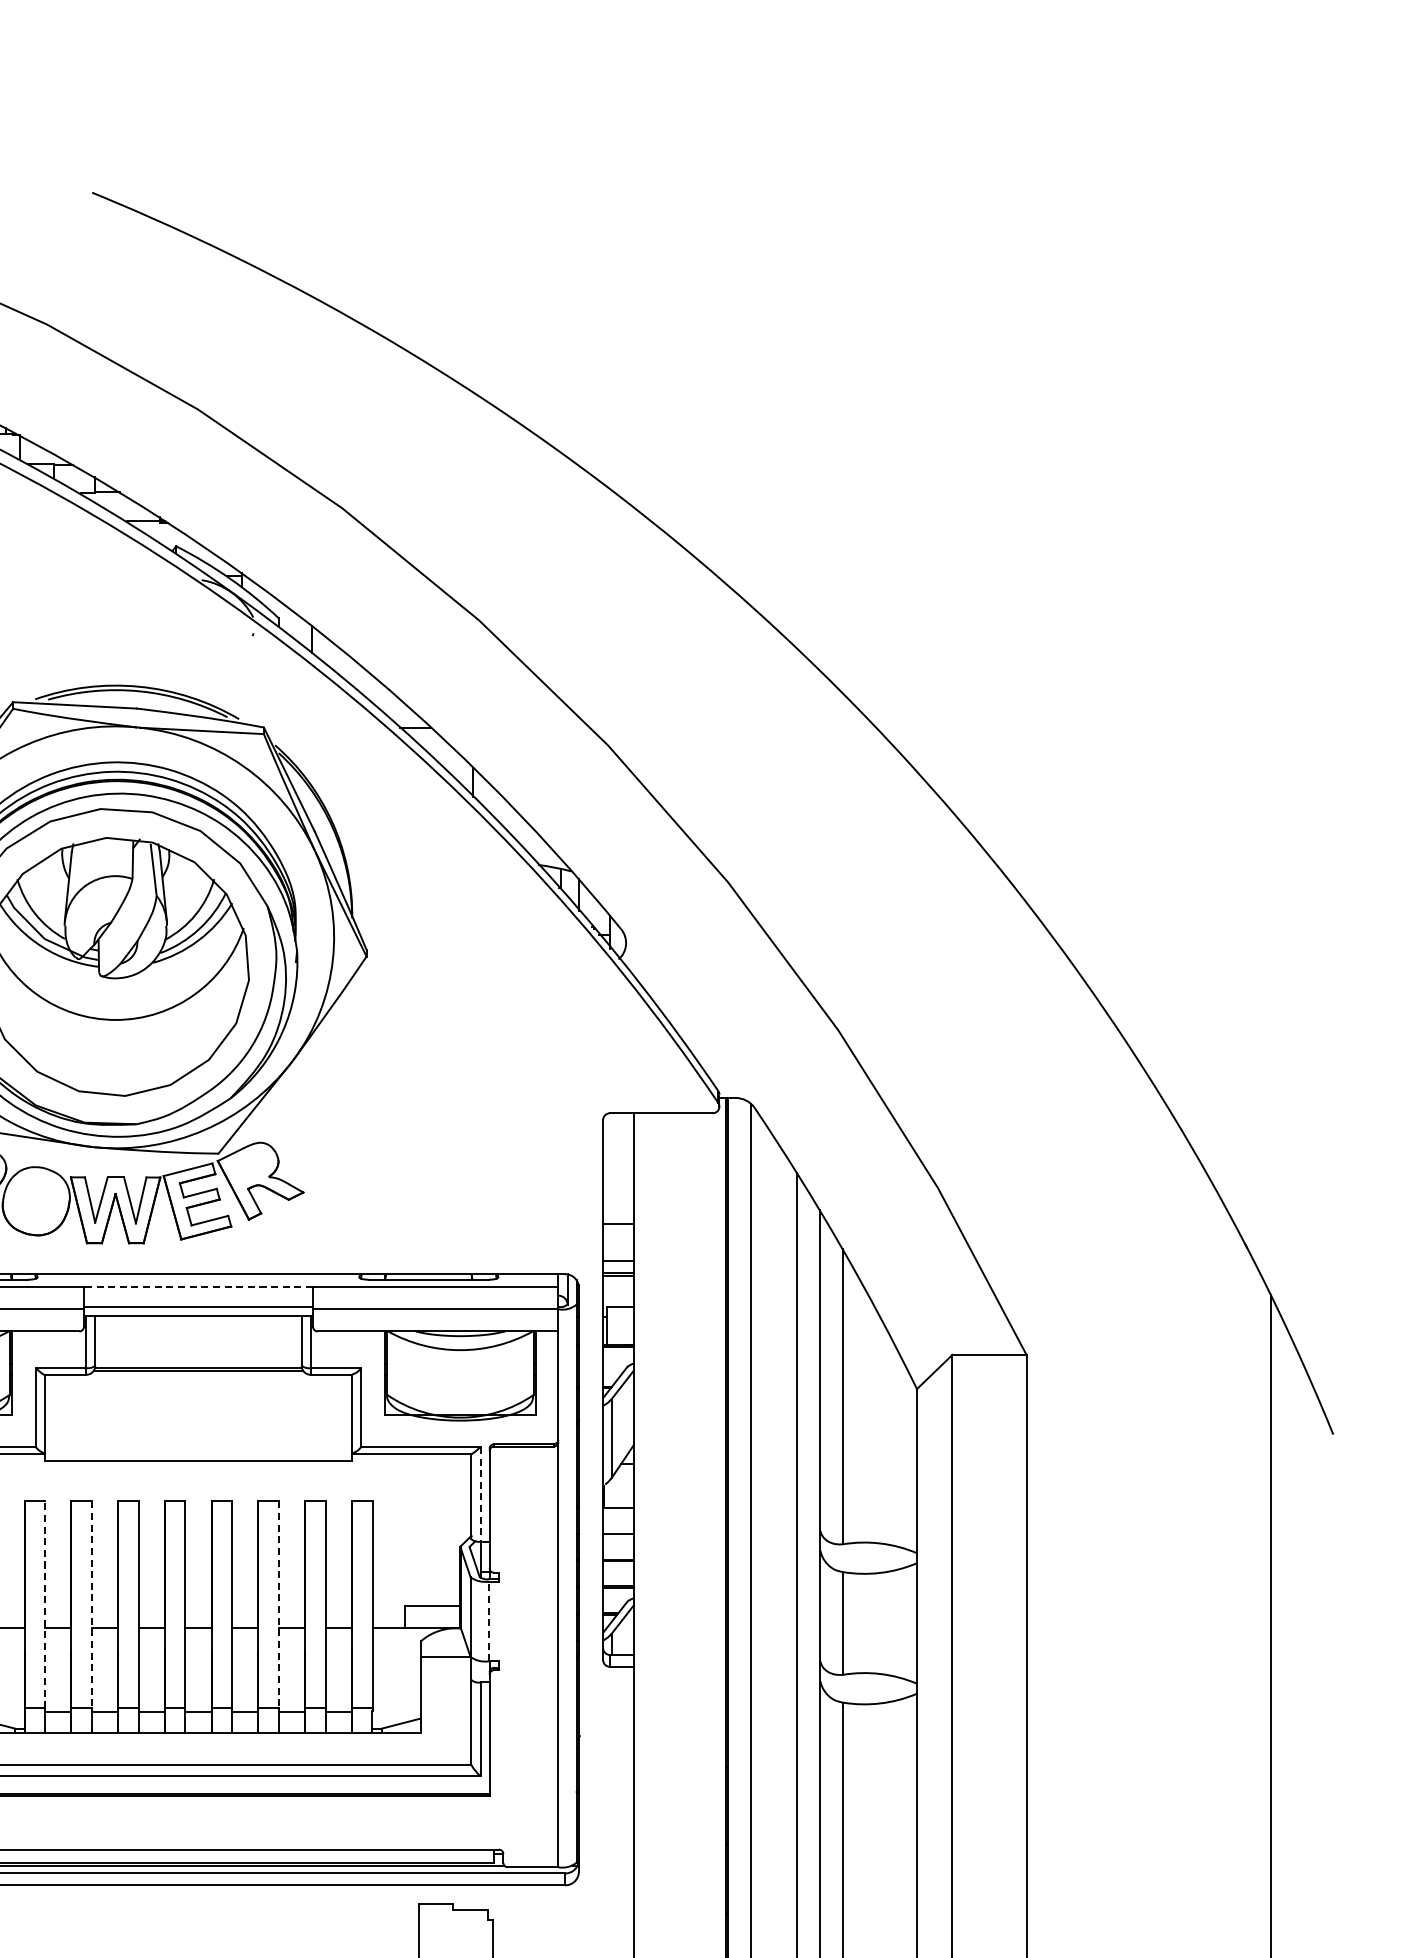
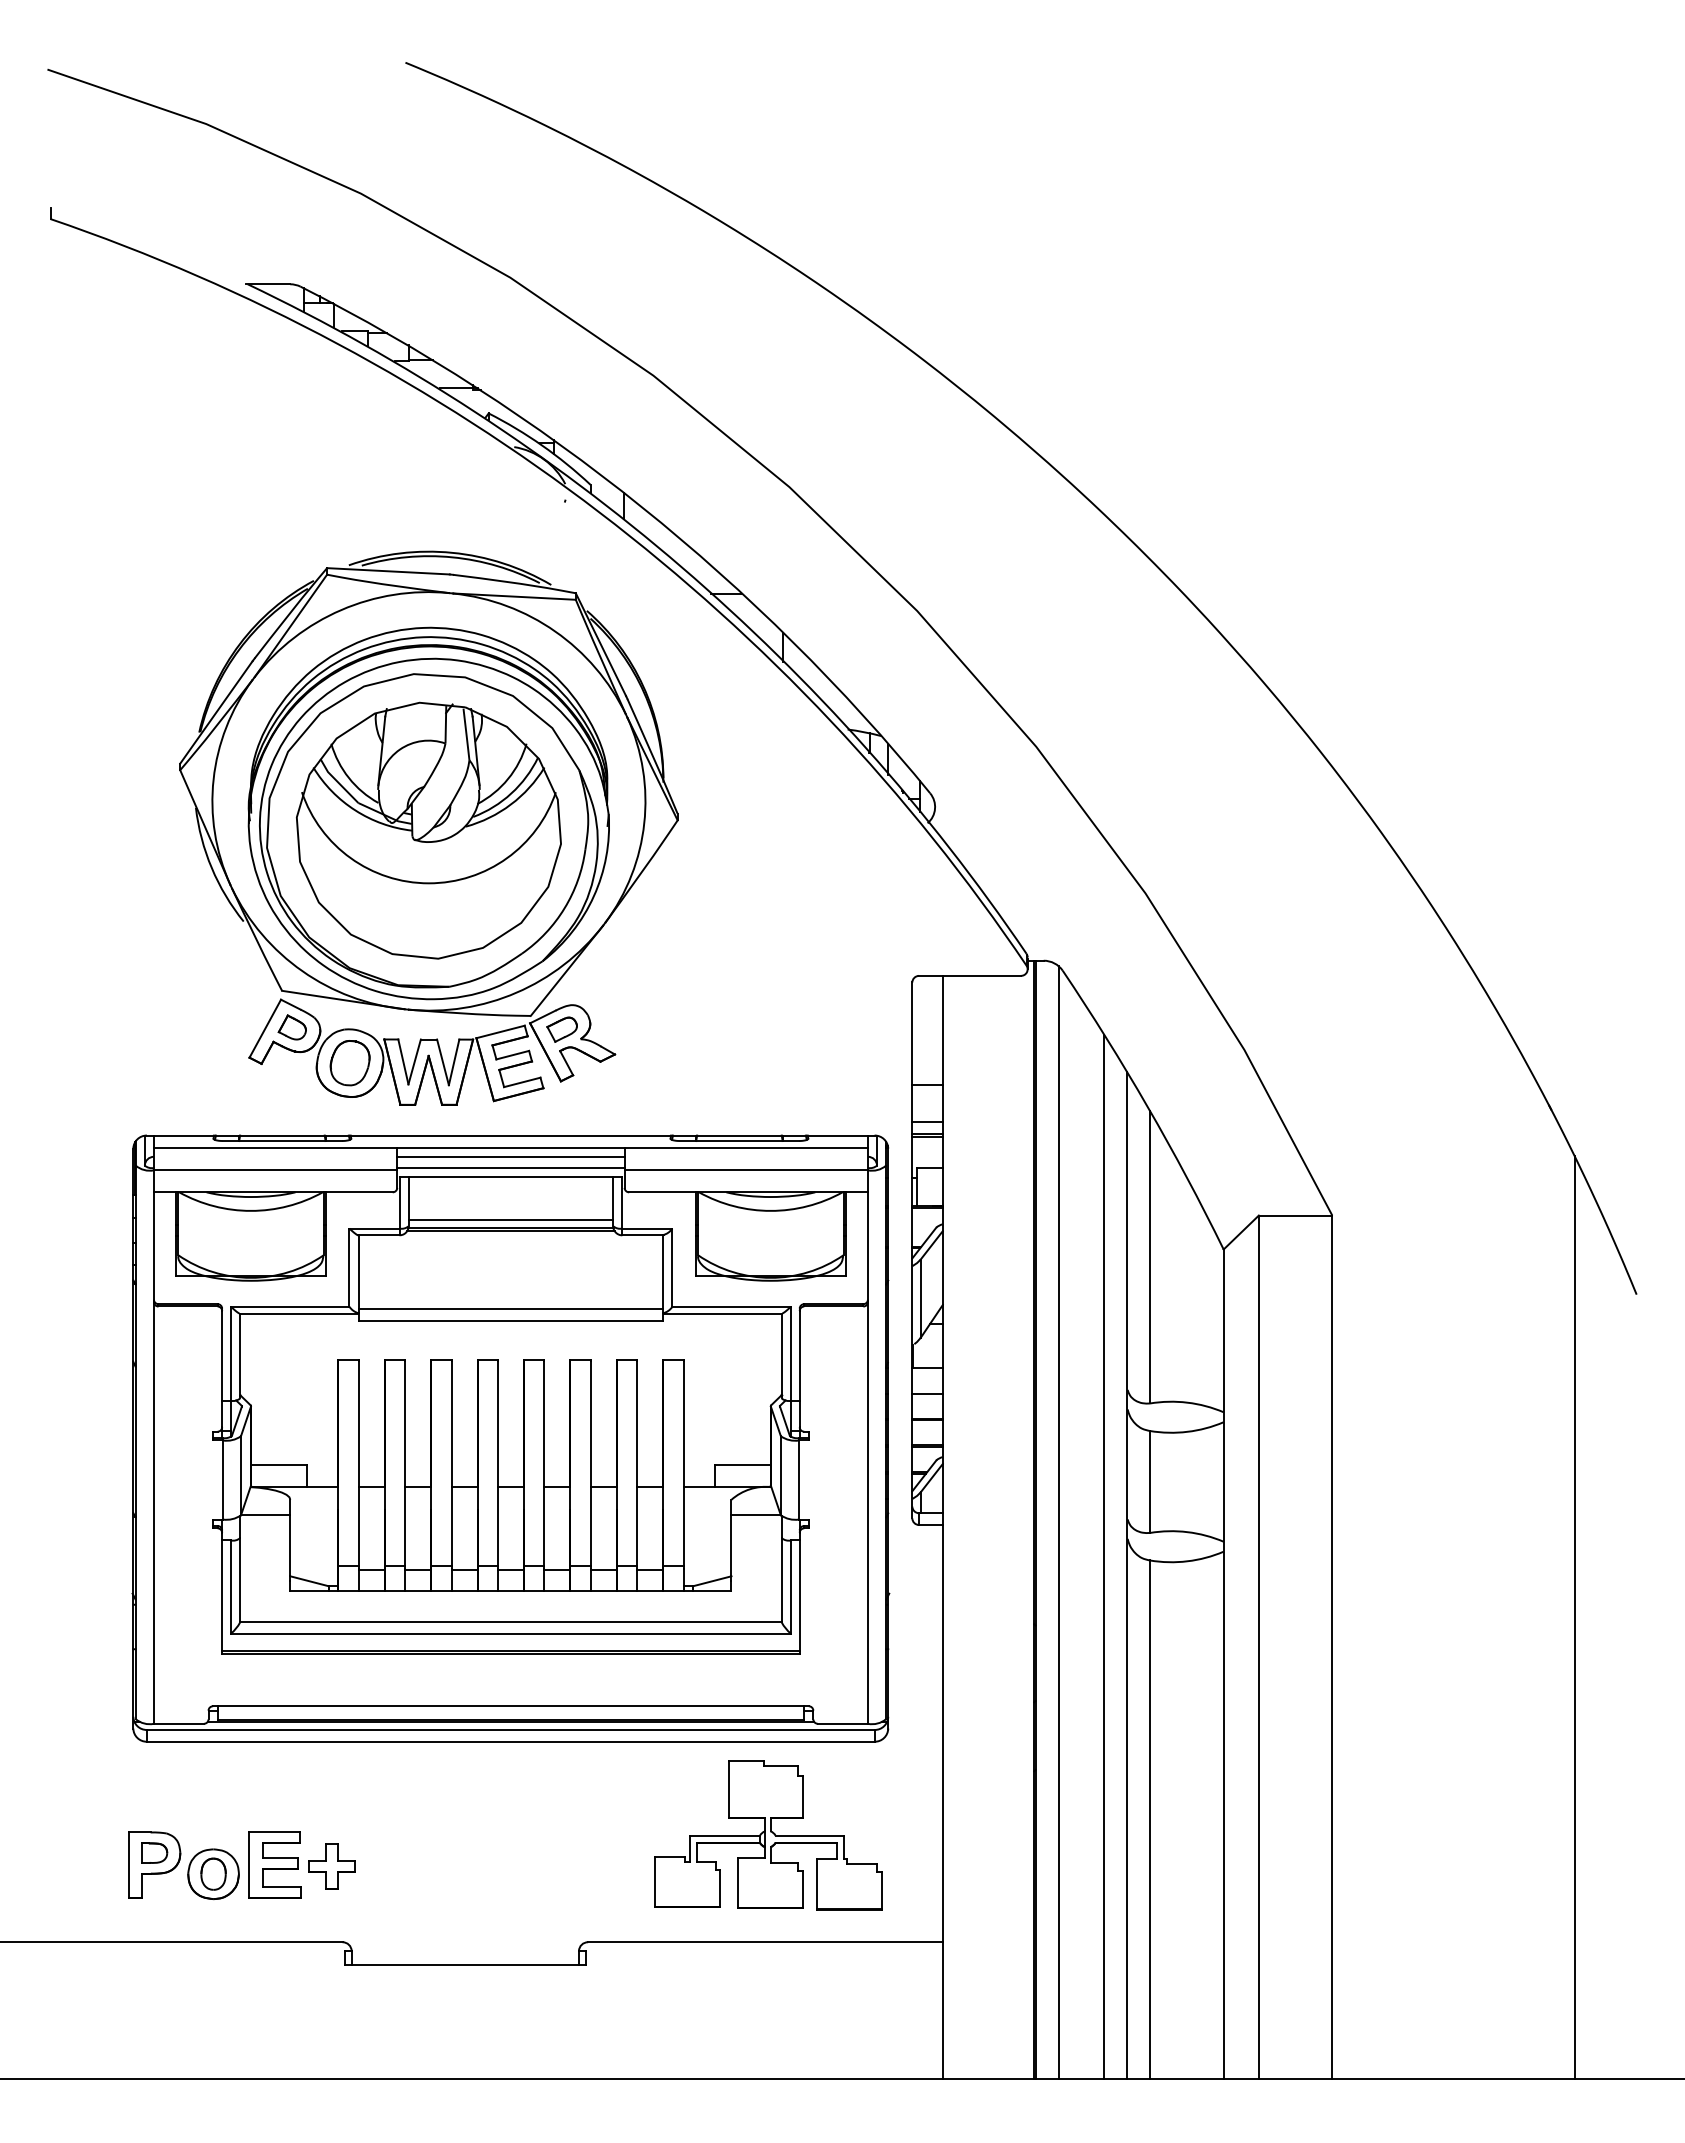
part: (249, 1167) -> (561, 1029), added
part: (35, 1201) -> (349, 1063), added
line: (198, 1287) -> (510, 1148), dashed -> solid
line: (198, 1295) -> (510, 1156), added
line: (198, 1359) -> (510, 1220), added
line: (198, 1449) -> (510, 1309), added
line: (480, 1493) -> (790, 1353), dashed -> solid
line: (44, 1604) -> (358, 1463), dashed -> solid
line: (92, 1604) -> (405, 1463), dashed -> solid
line: (278, 1604) -> (590, 1463), dashed -> solid
line: (488, 1621) -> (798, 1480), dashed -> solid

